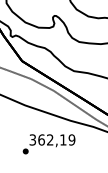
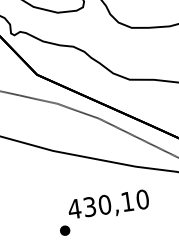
text: (52, 139) -> (108, 203), 362,19 -> 430,10

